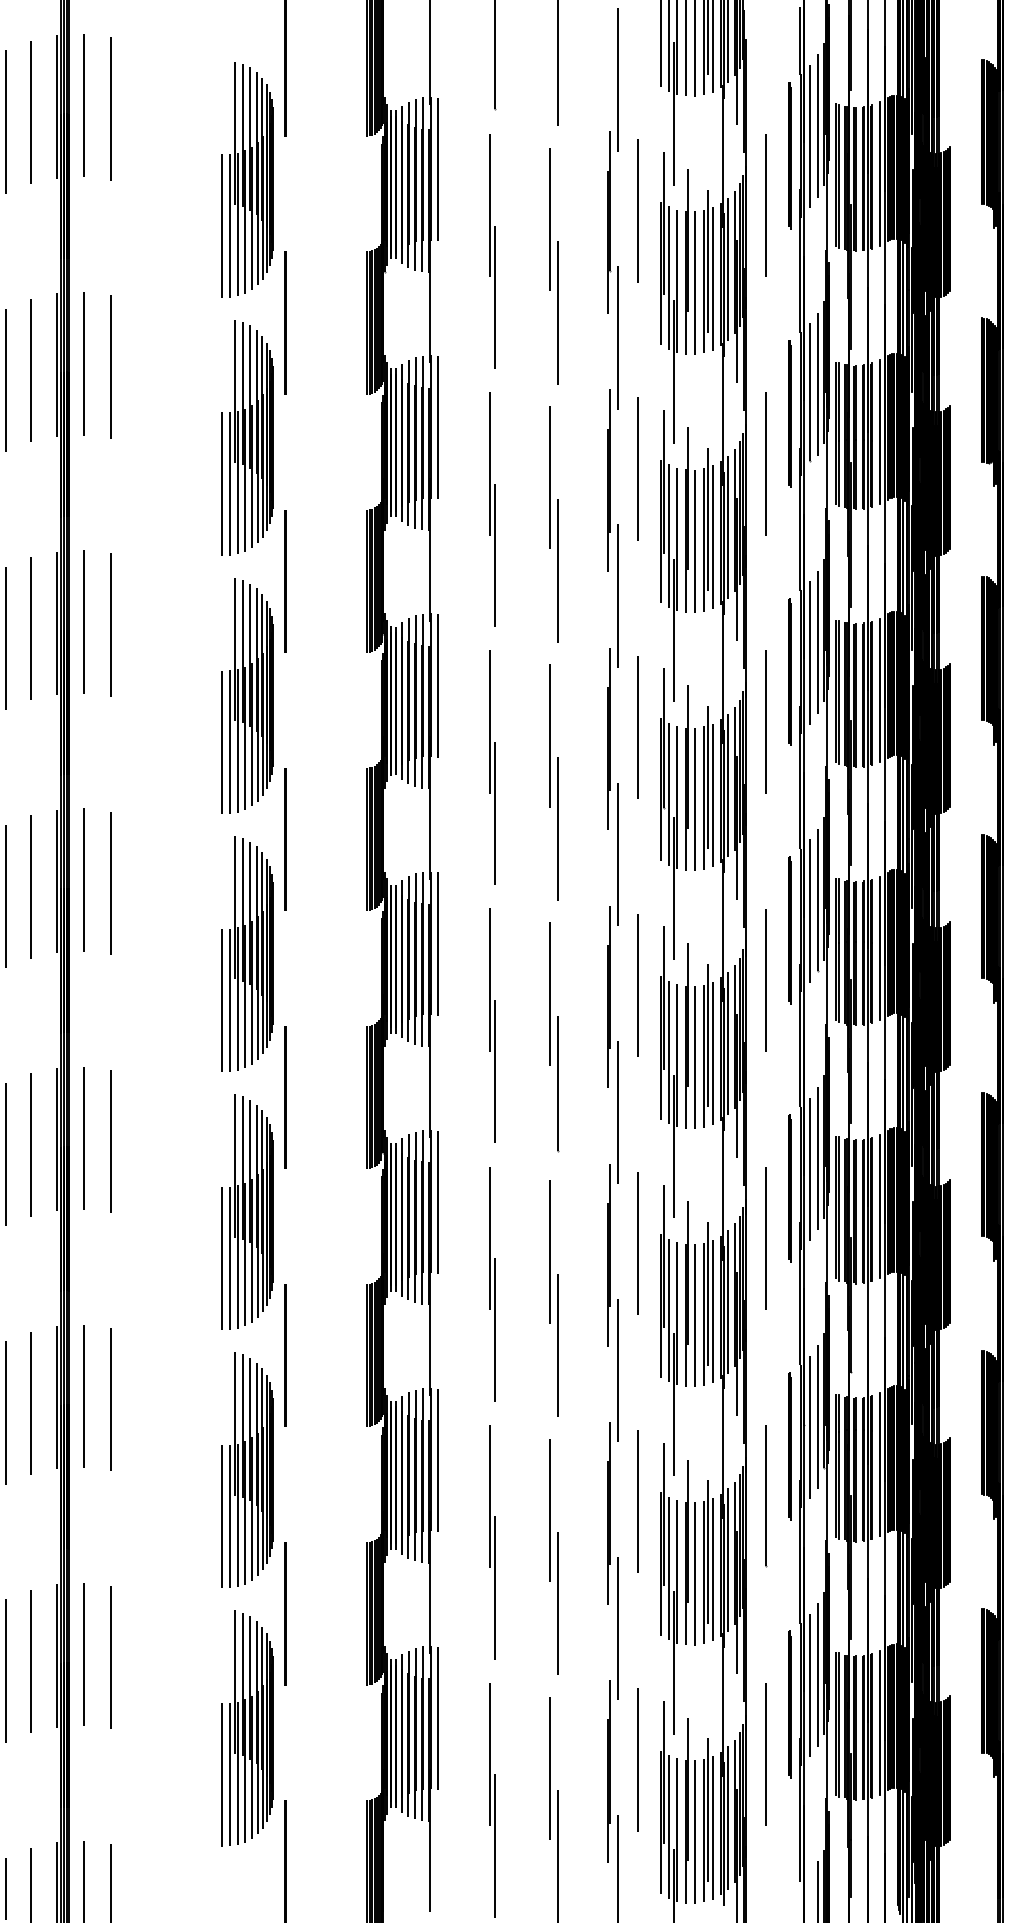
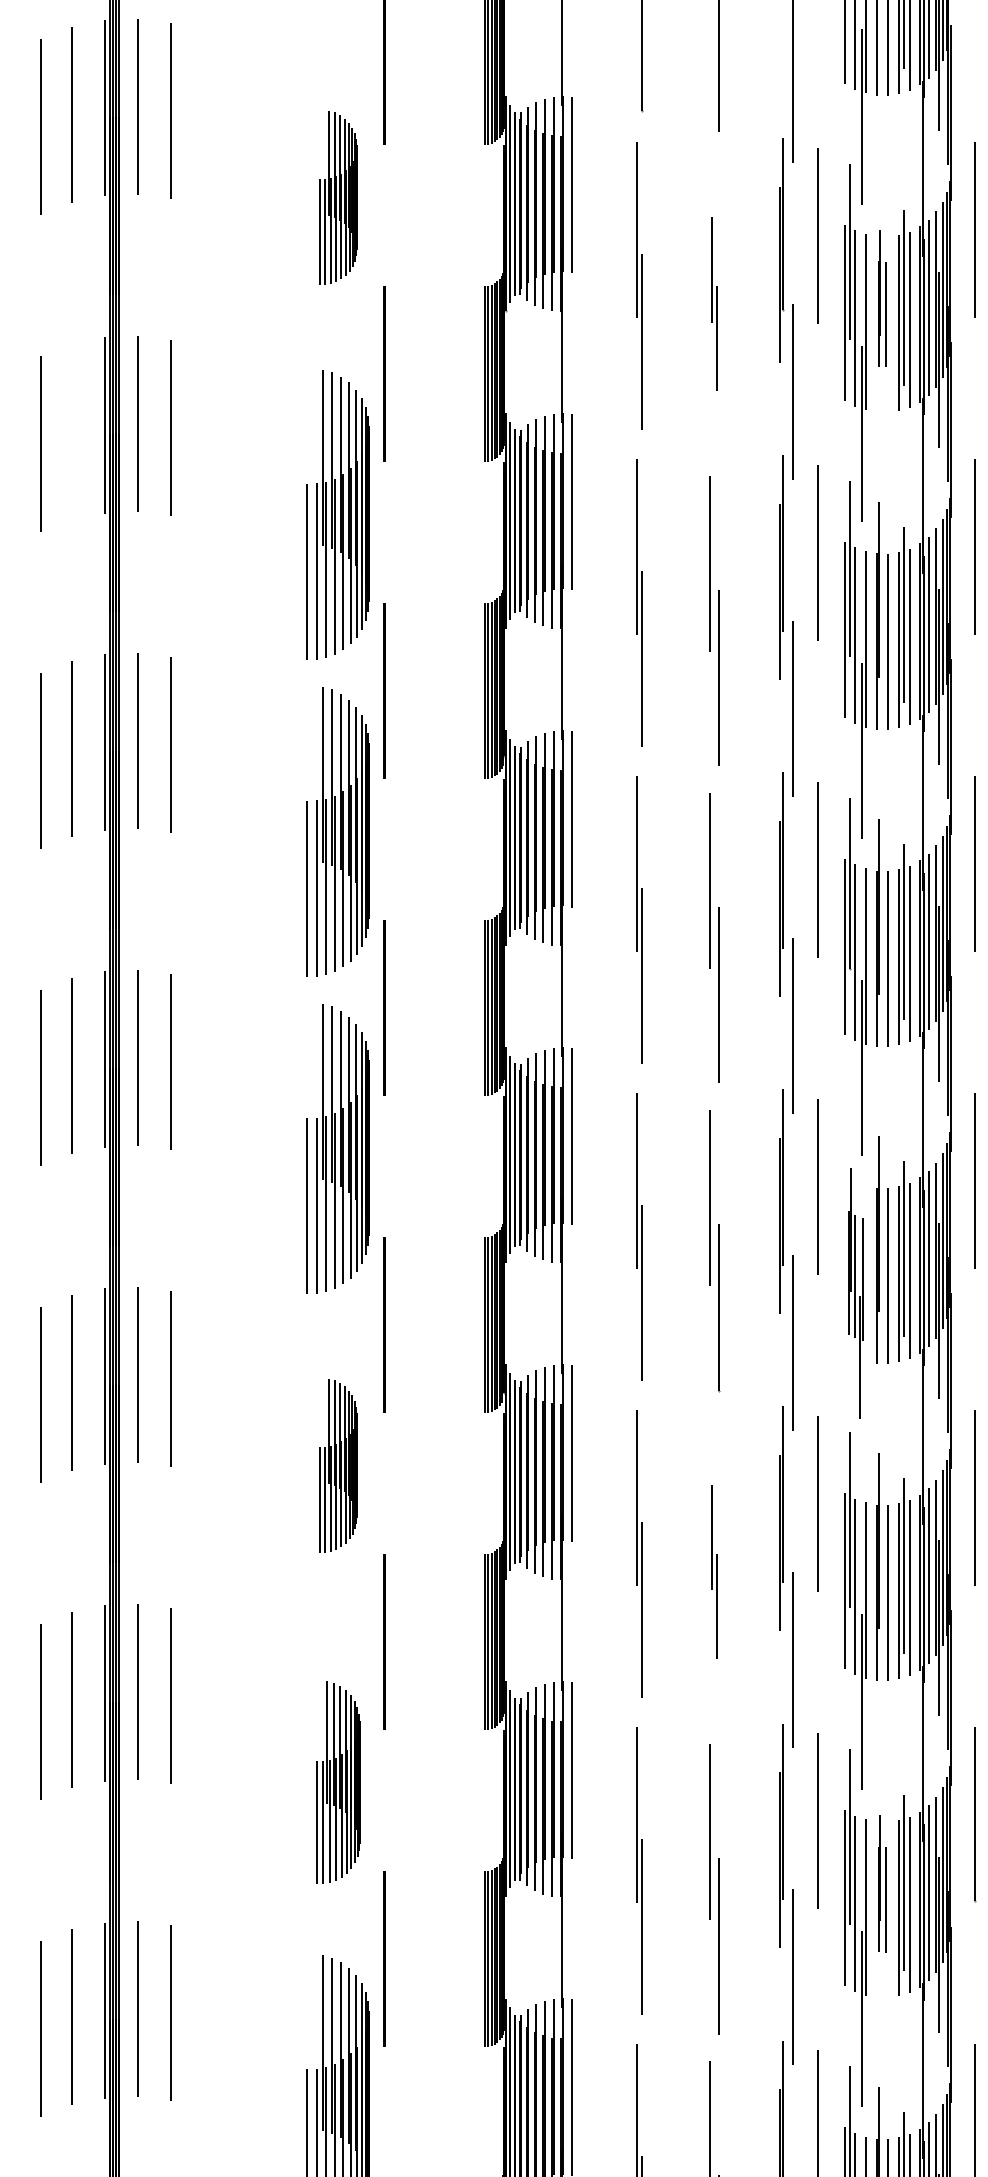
part: (247, 179) -> (338, 197), size x0.6
part: (690, 261) -> (882, 298), size x0.6
part: (553, 266) -> (713, 304), size x0.6
line: (30, 370) -> (71, 432), removed
part: (668, 1071) -> (855, 1292), size x0.7
part: (247, 1211) -> (338, 1464), size x0.6
part: (553, 1298) -> (713, 1571), size x0.6
part: (247, 1469) -> (338, 1781), size x0.7
part: (690, 1552) -> (882, 1883), size x0.6

